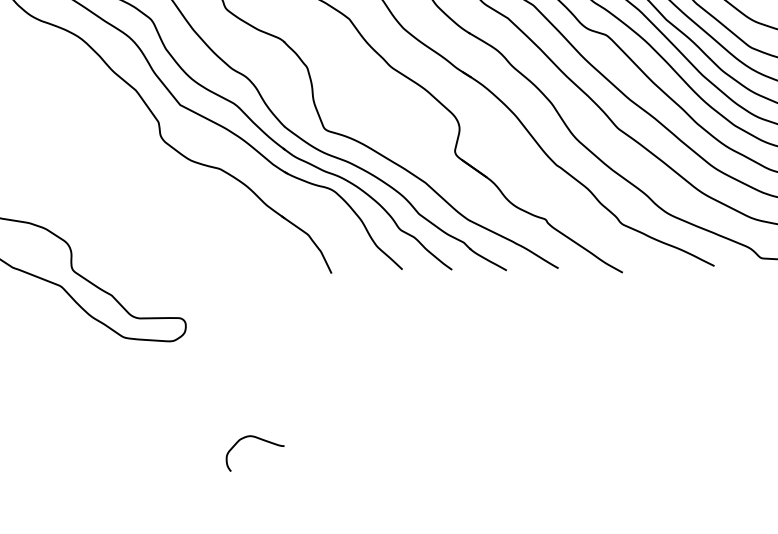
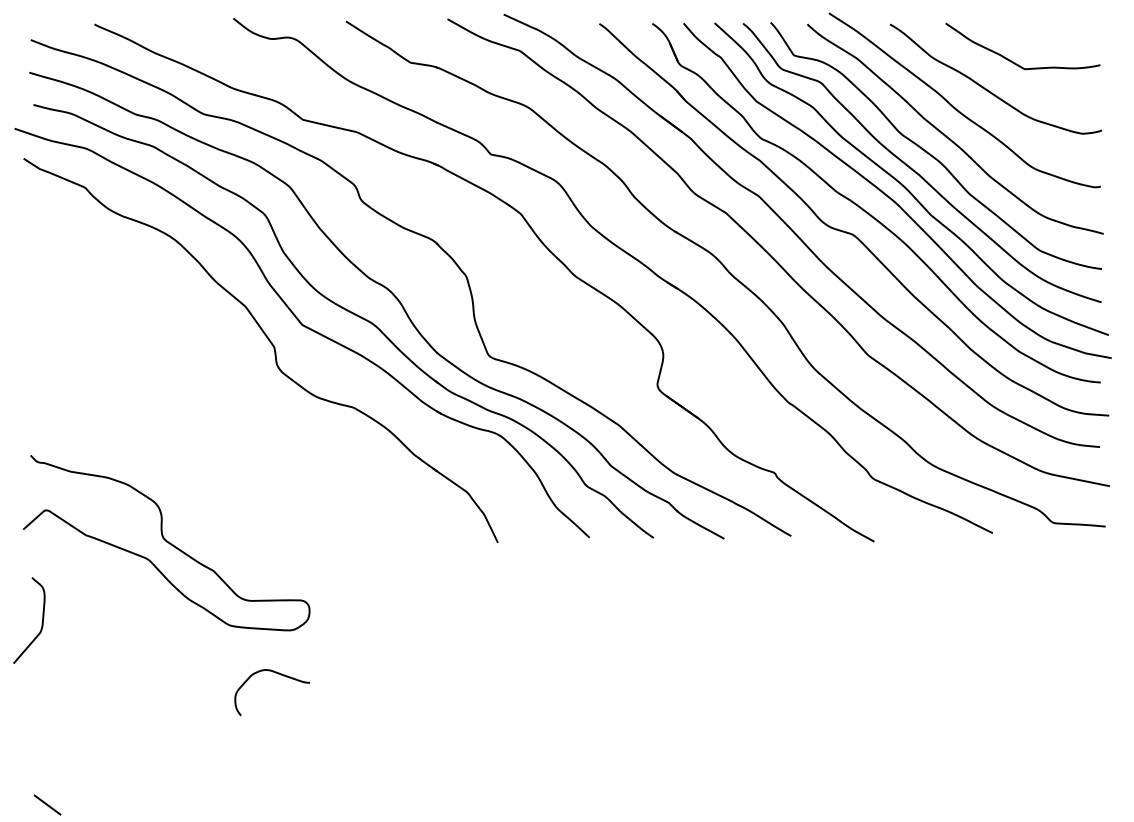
curve: (261, 440) -> (280, 675), moved

